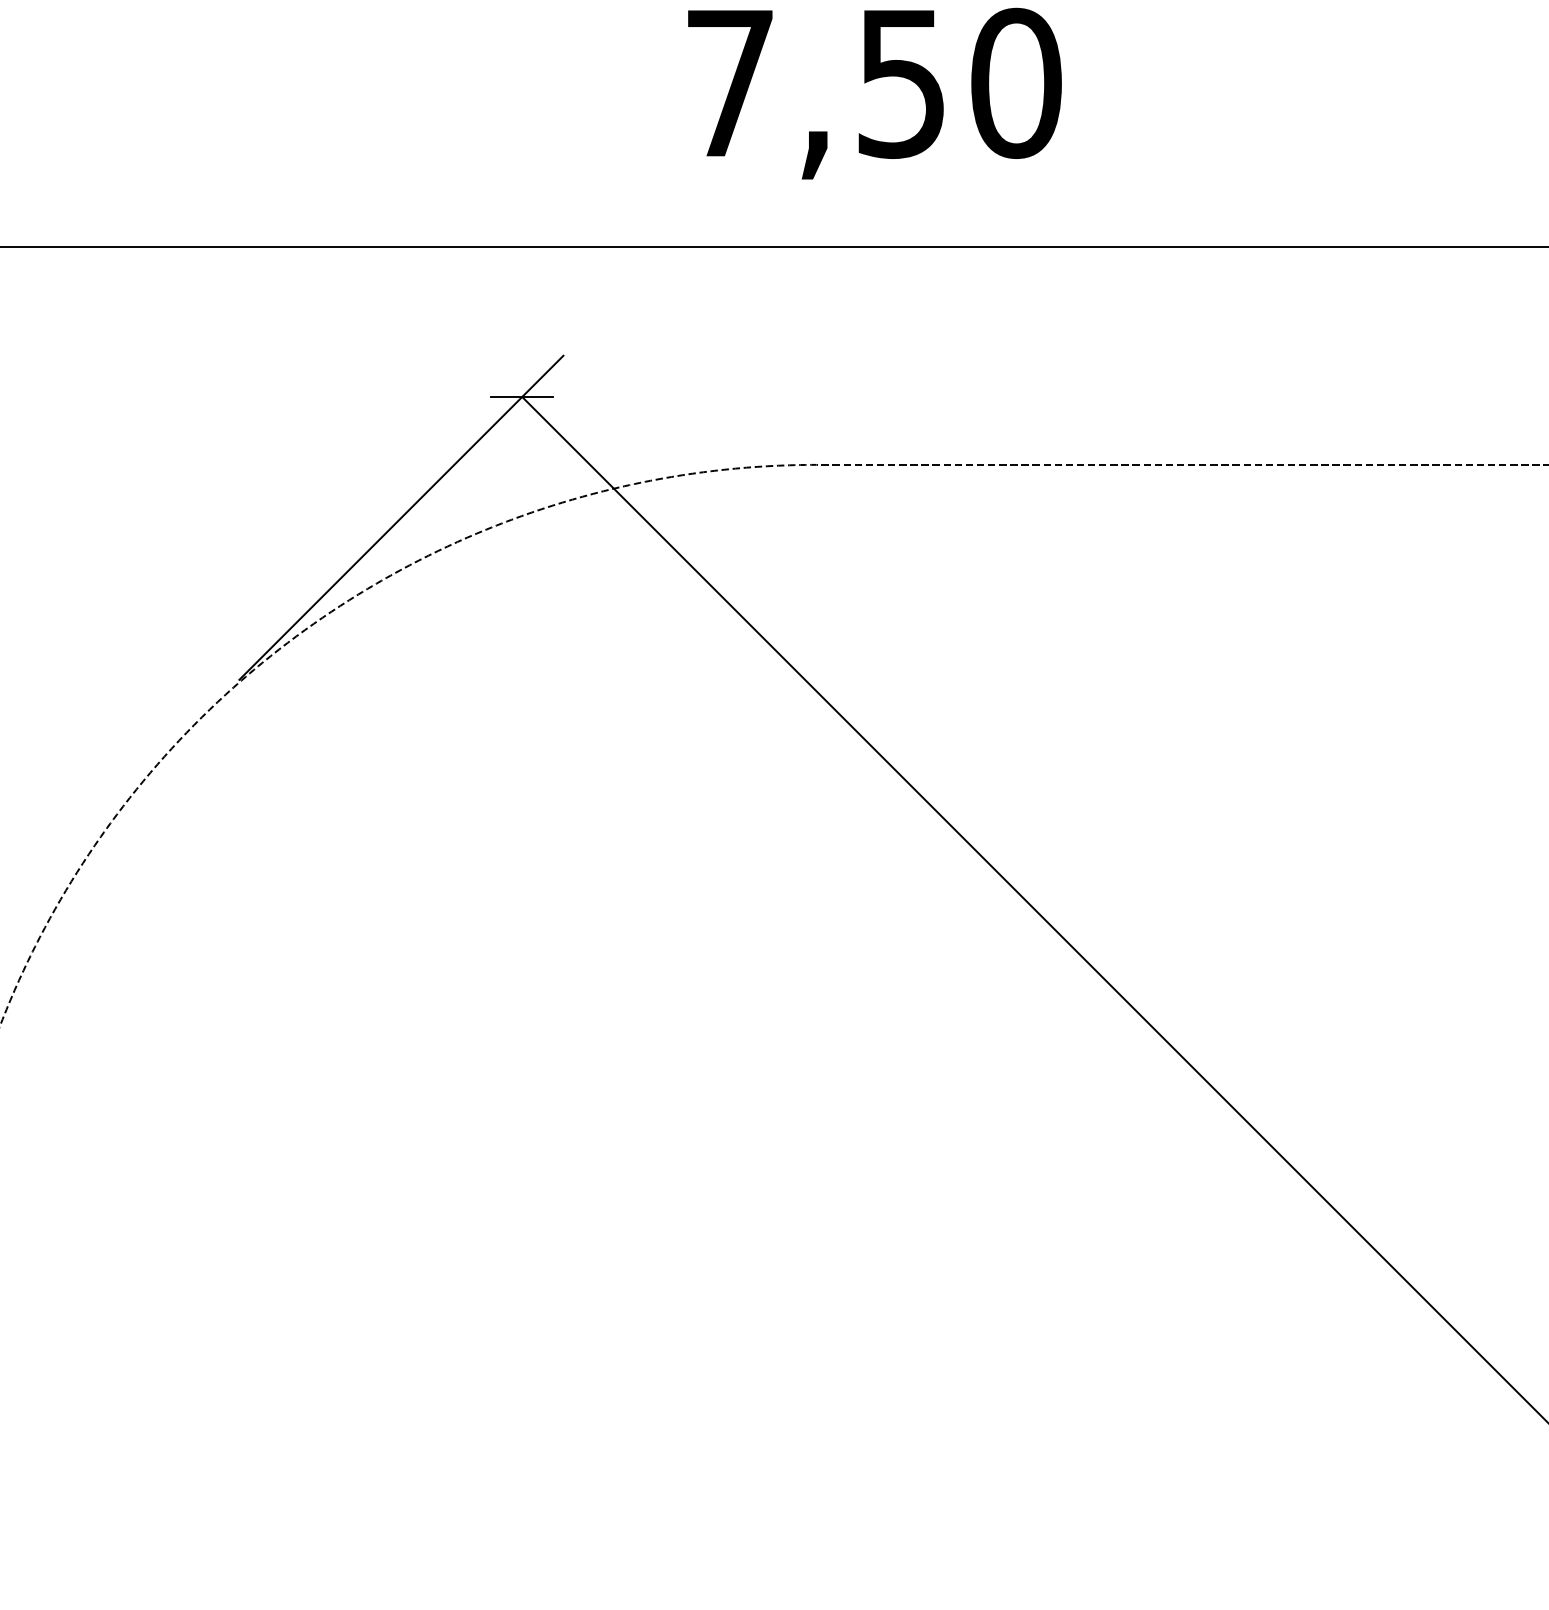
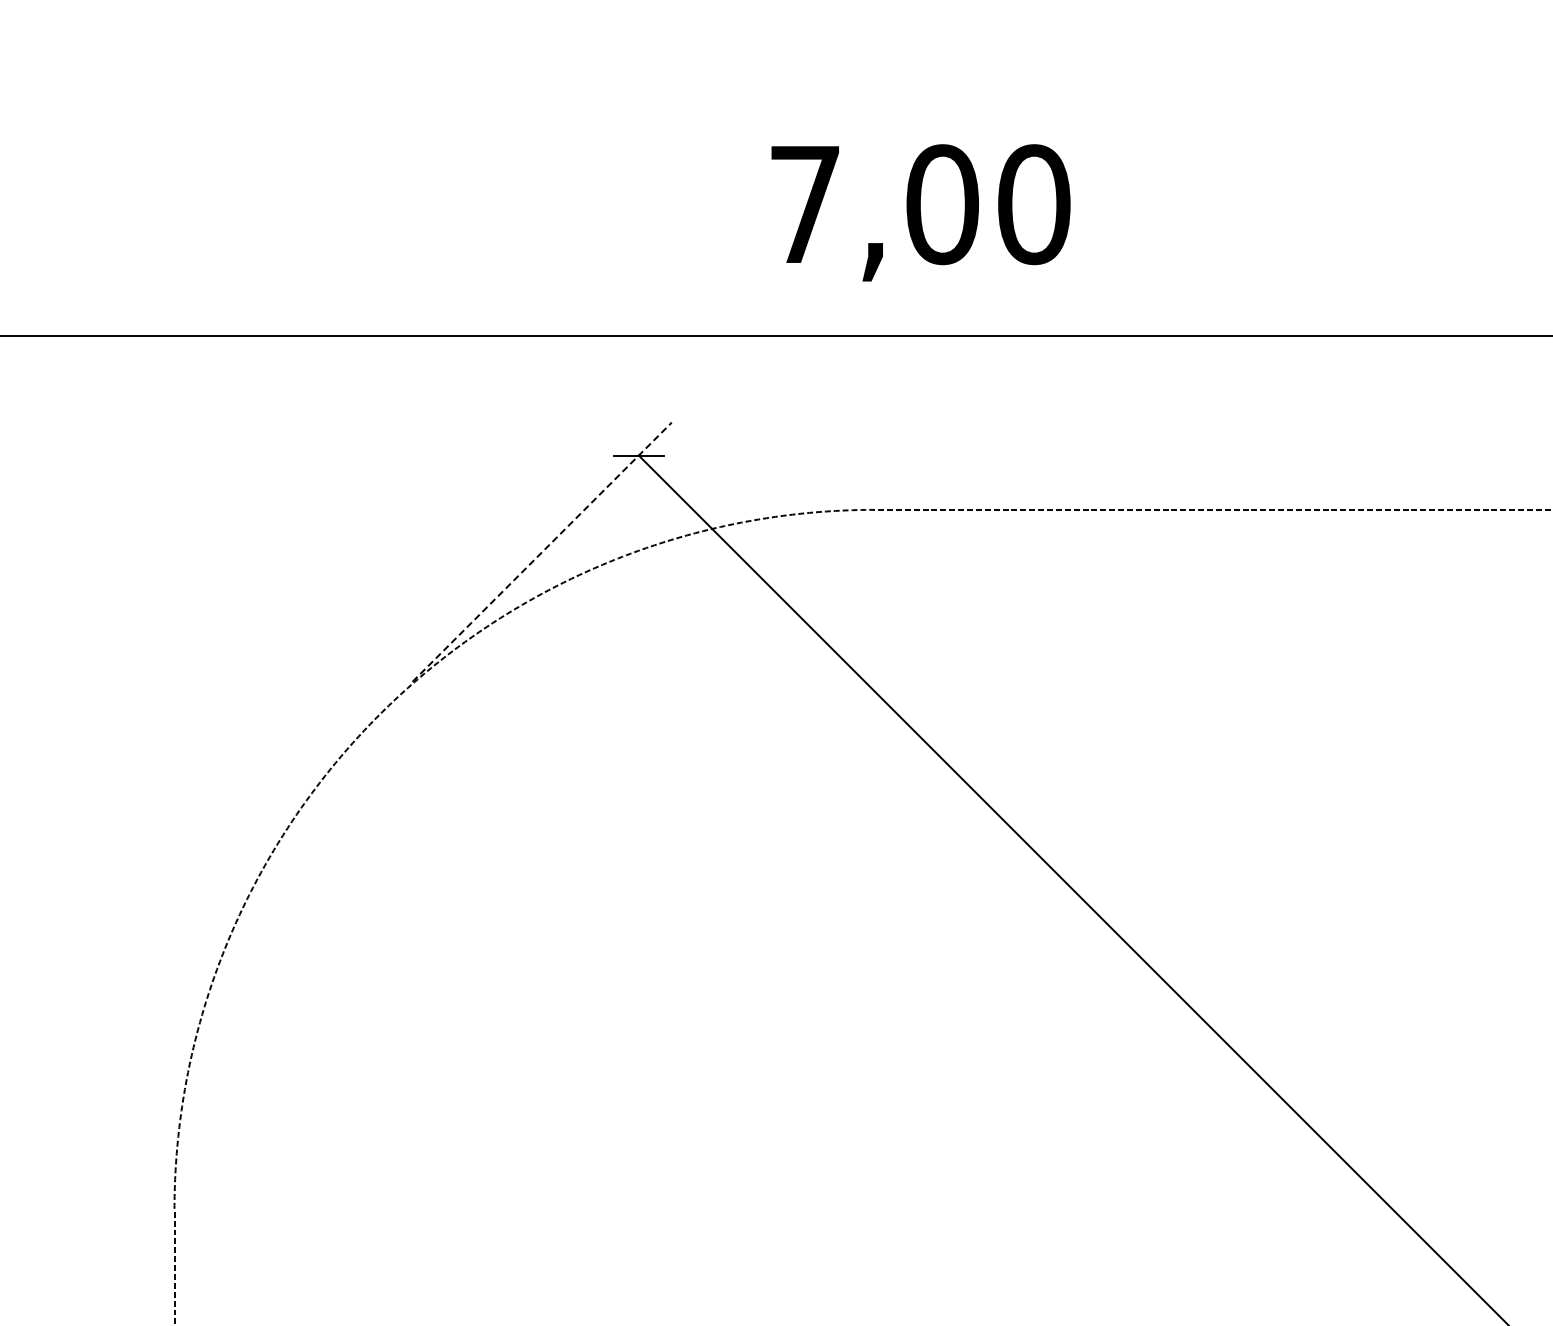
text: (901, 83) -> (942, 204), 7,50 -> 7,00
line: (401, 516) -> (542, 551), solid -> dashed

